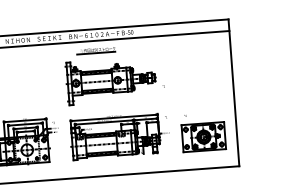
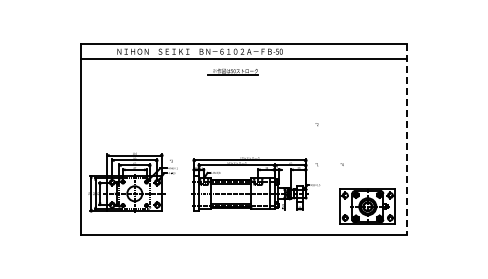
part: (111, 80) -> (249, 112), removed
line: (233, 92) -> (406, 139), solid -> dashed
part: (203, 136) -> (367, 206), moved

